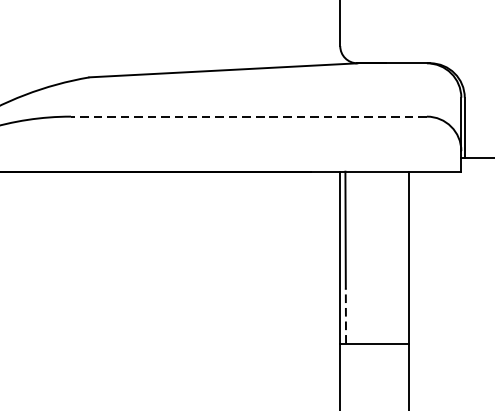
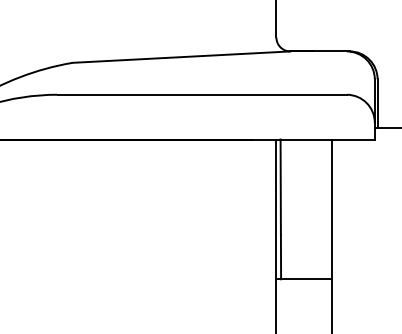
line: (249, 116) -> (202, 94), dashed -> solid
line: (346, 315) -> (281, 256), dashed -> solid

